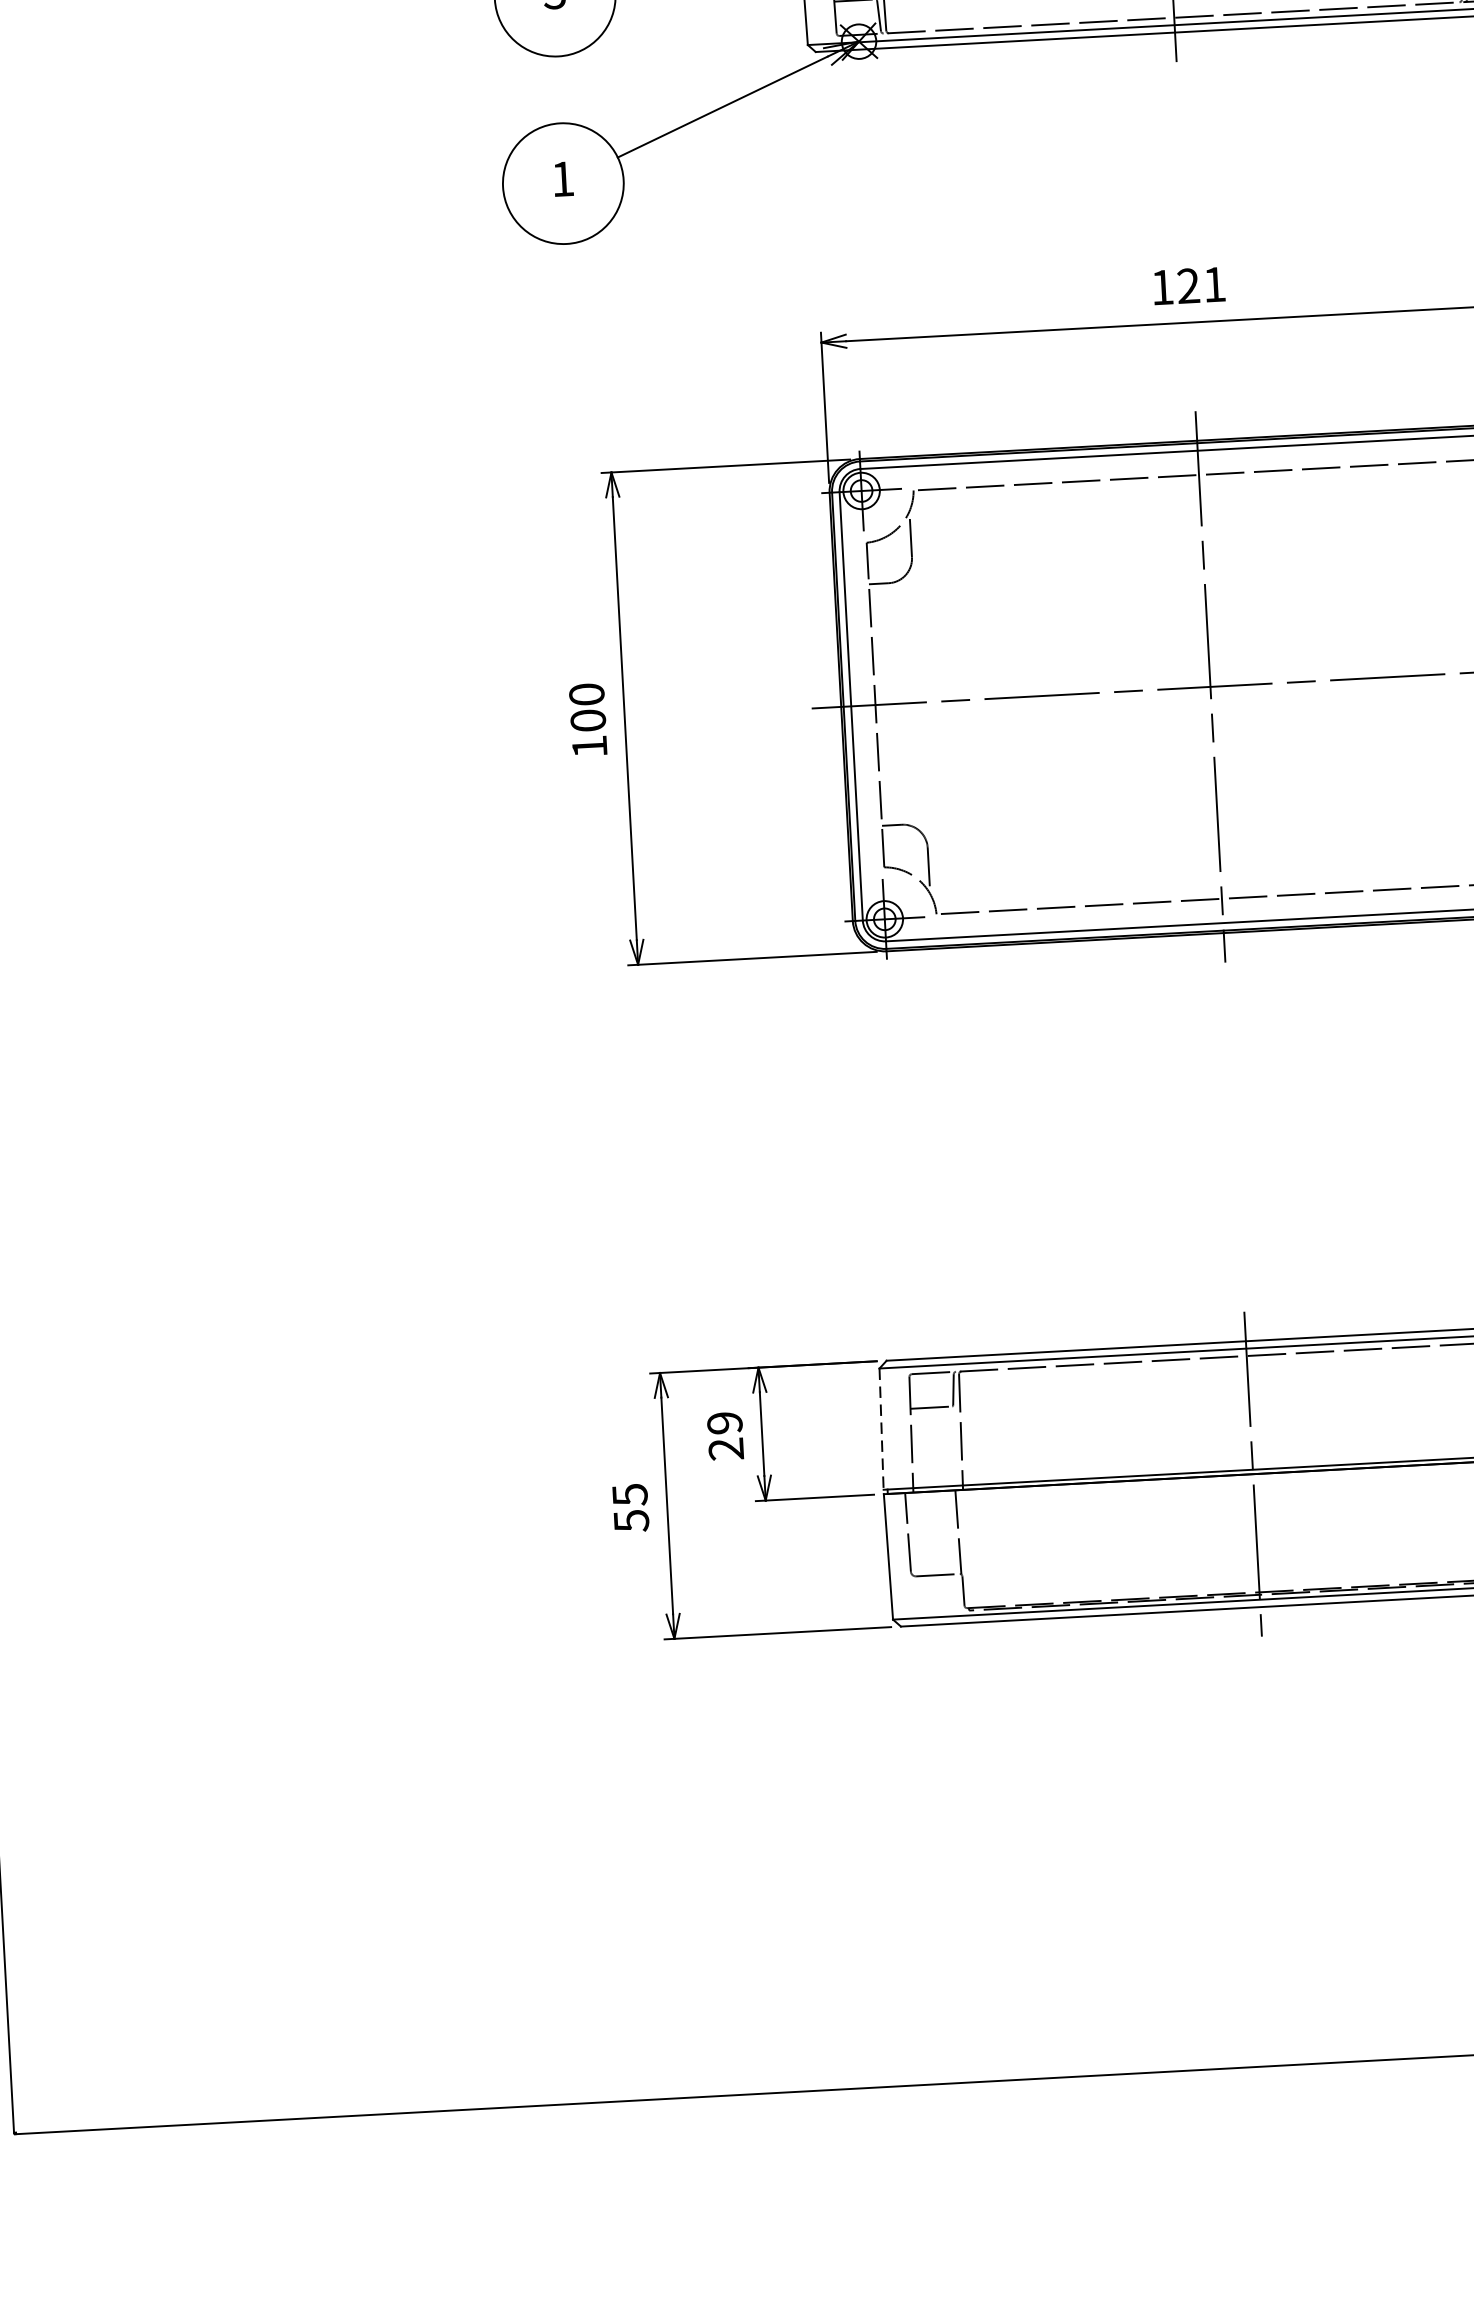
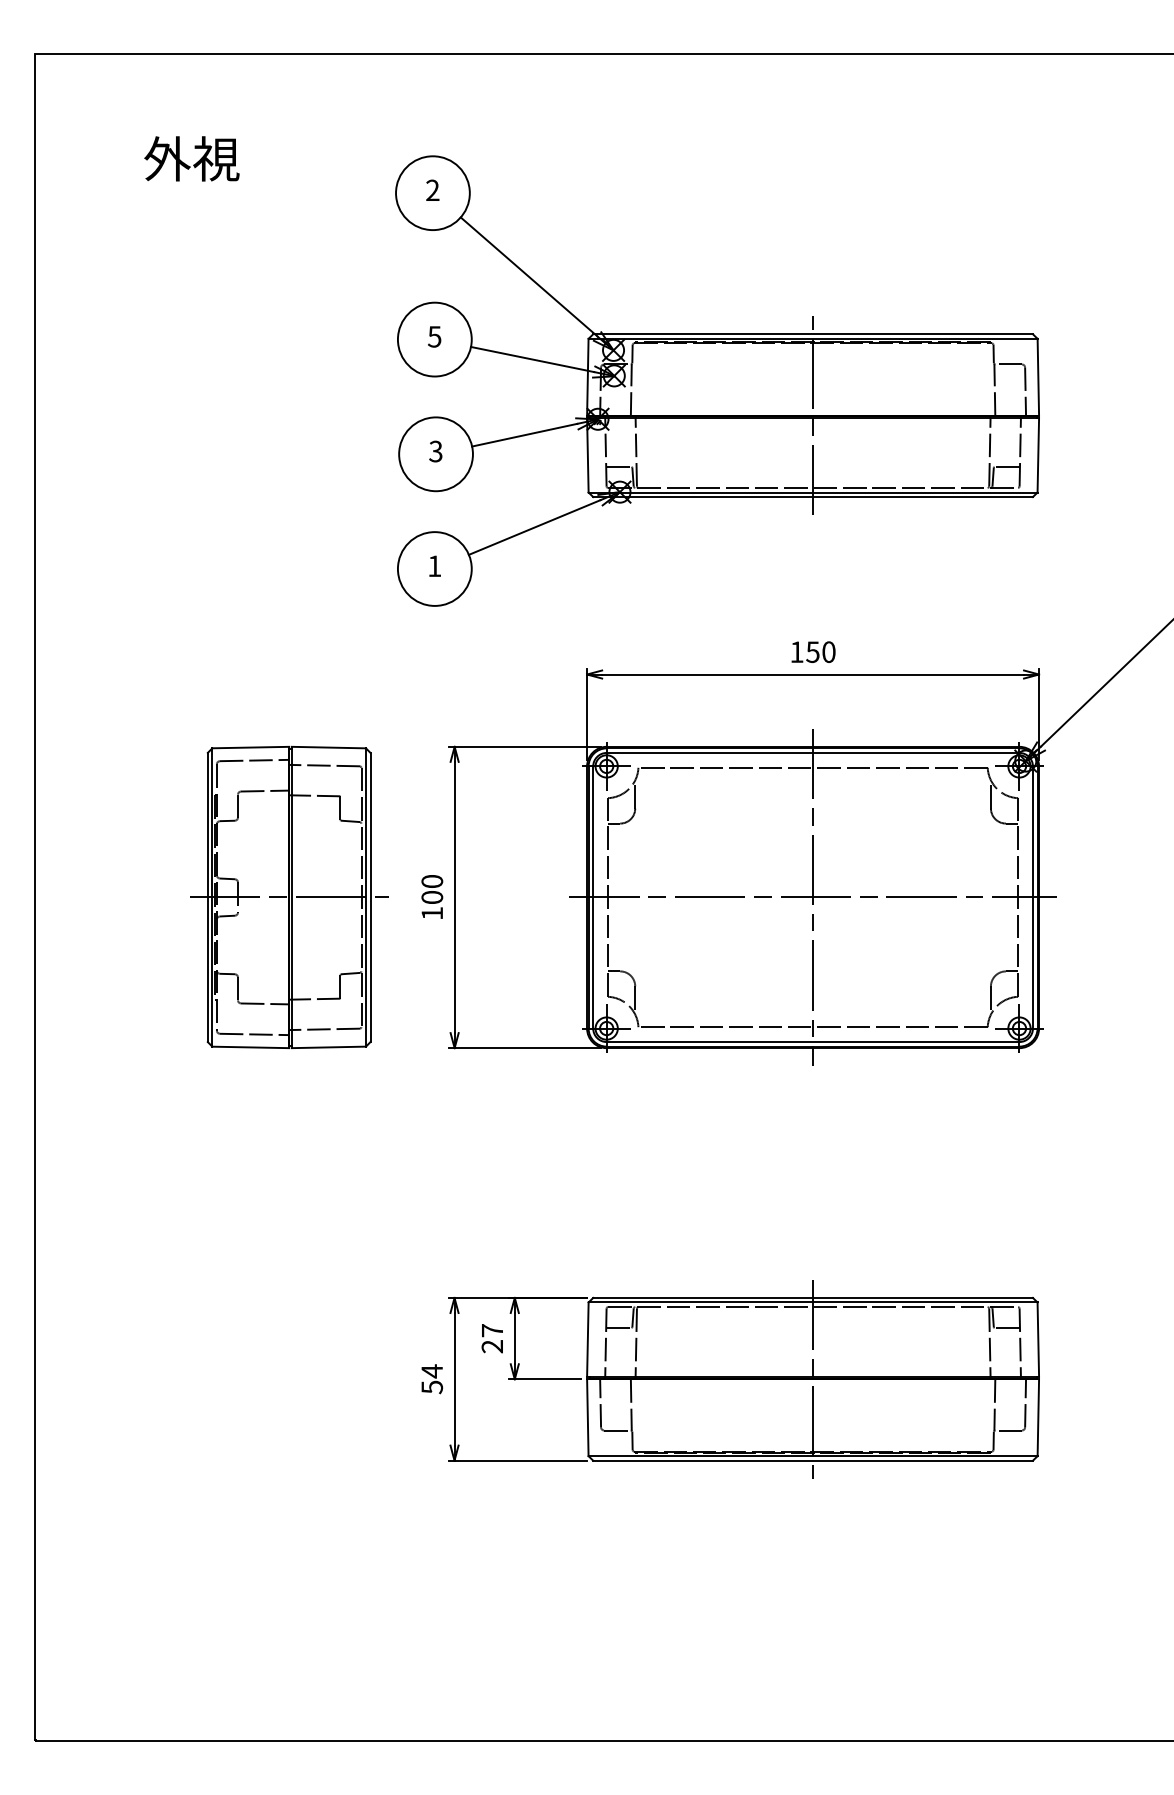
text: (1200, 285) -> (820, 652), 121 -> 150
part: (354, 731) -> (289, 896), added
text: (724, 1422) -> (492, 1330), 29 -> 27
line: (881, 1430) -> (587, 1340), dashed -> solid
text: (630, 1495) -> (432, 1371), 55 -> 54

